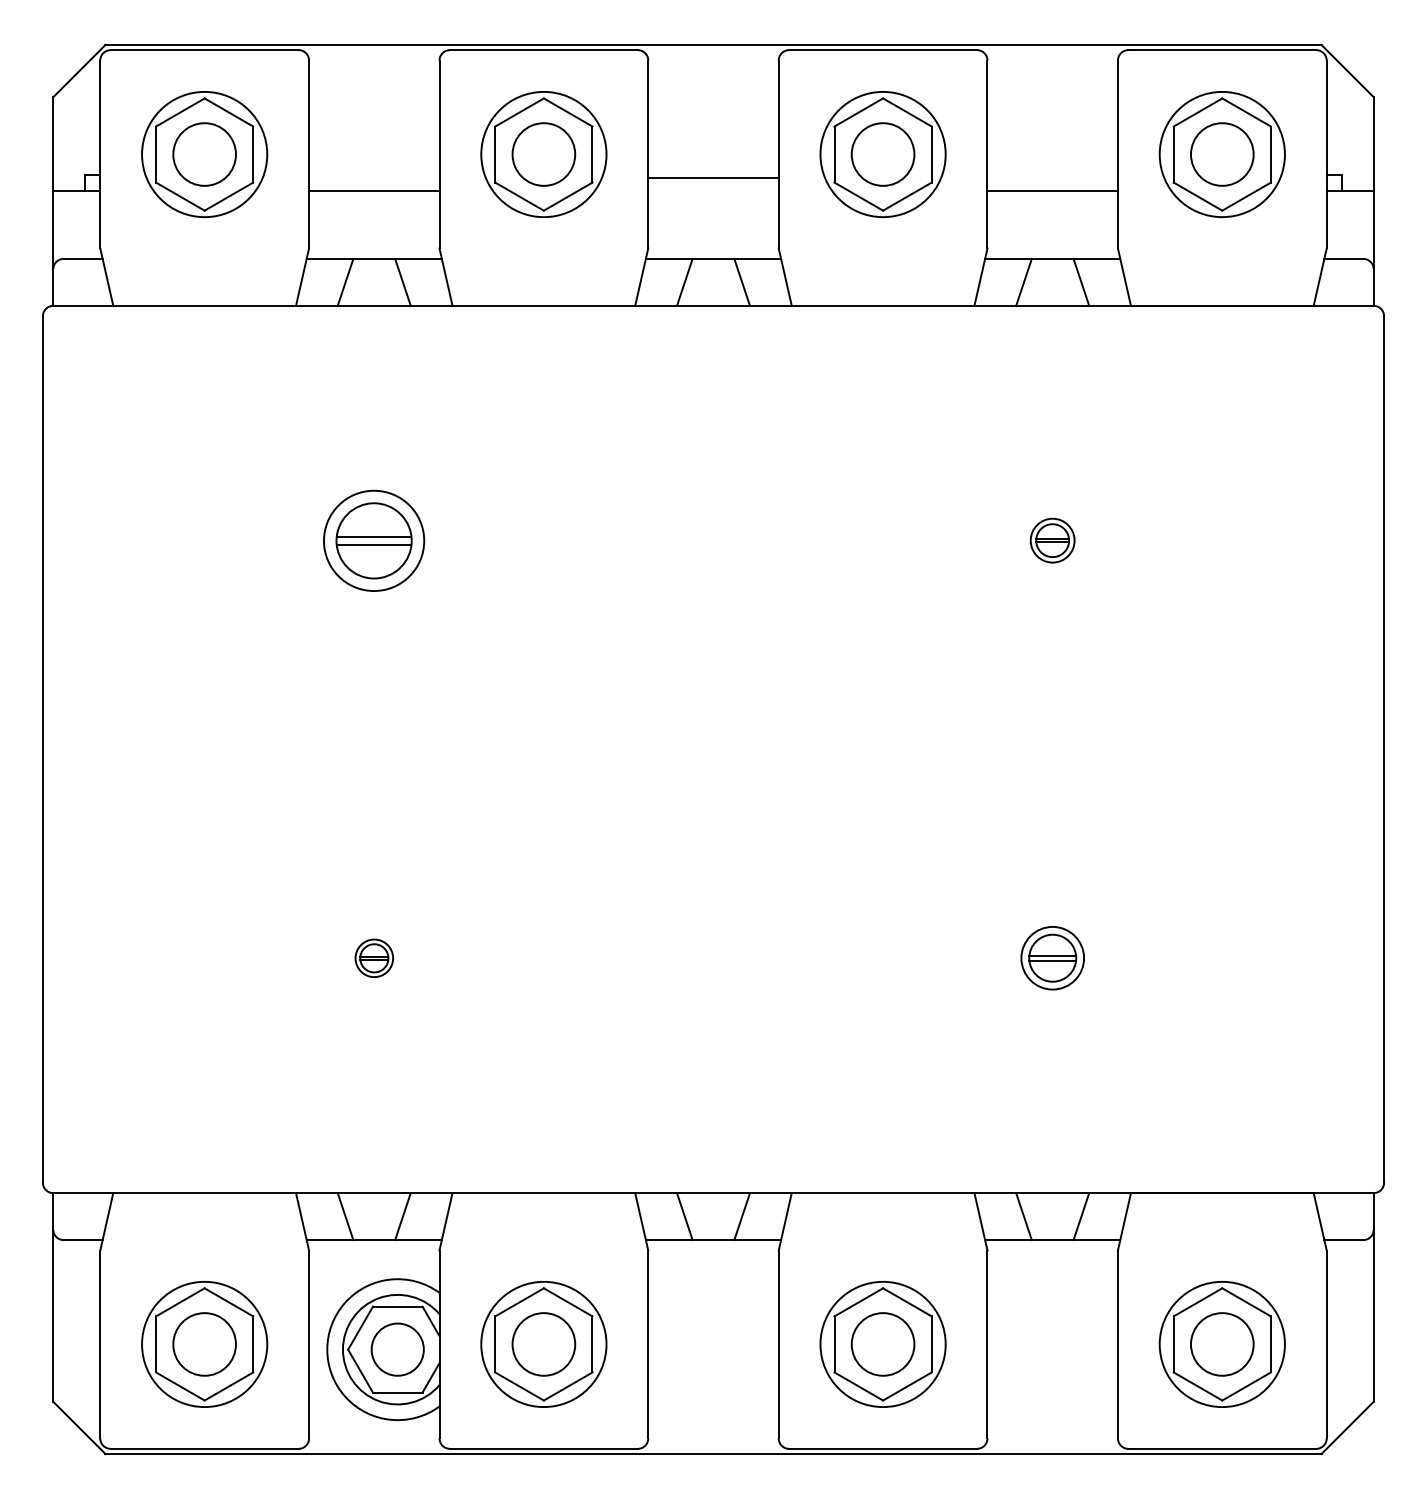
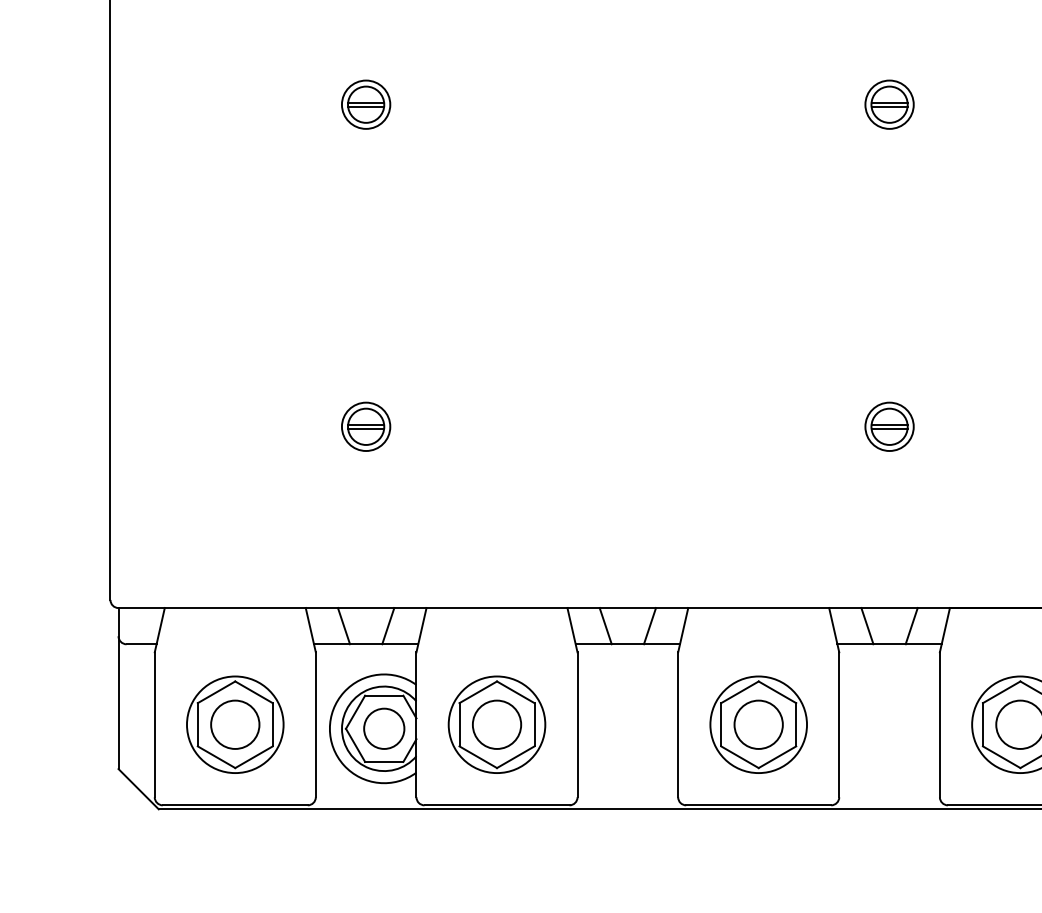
part: (374, 540) -> (366, 104), size x0.62
part: (1052, 540) -> (889, 104), size x1.43
part: (374, 958) -> (366, 427), size x1.67

